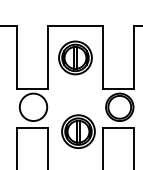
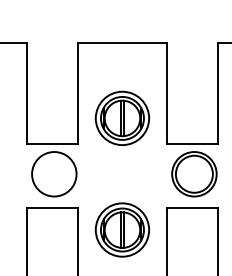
part: (75, 57) -> (122, 117), moved
part: (78, 131) -> (122, 229), moved

